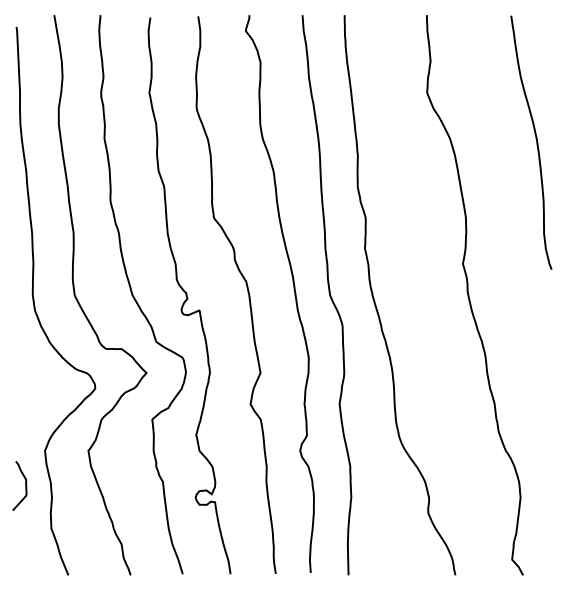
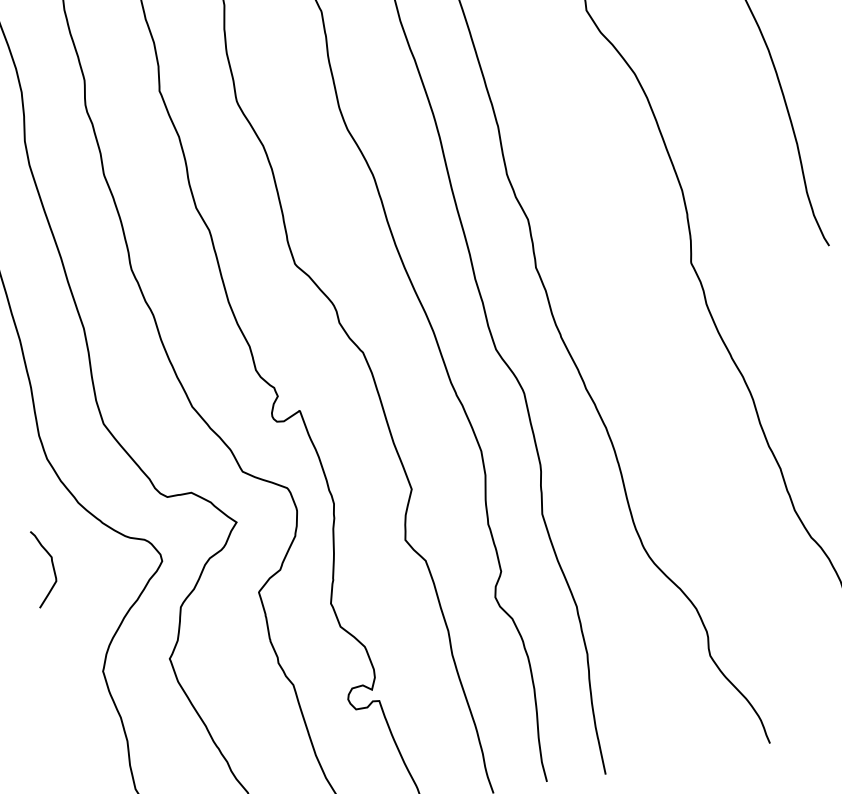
curve: (25, 485) -> (52, 565), moved

